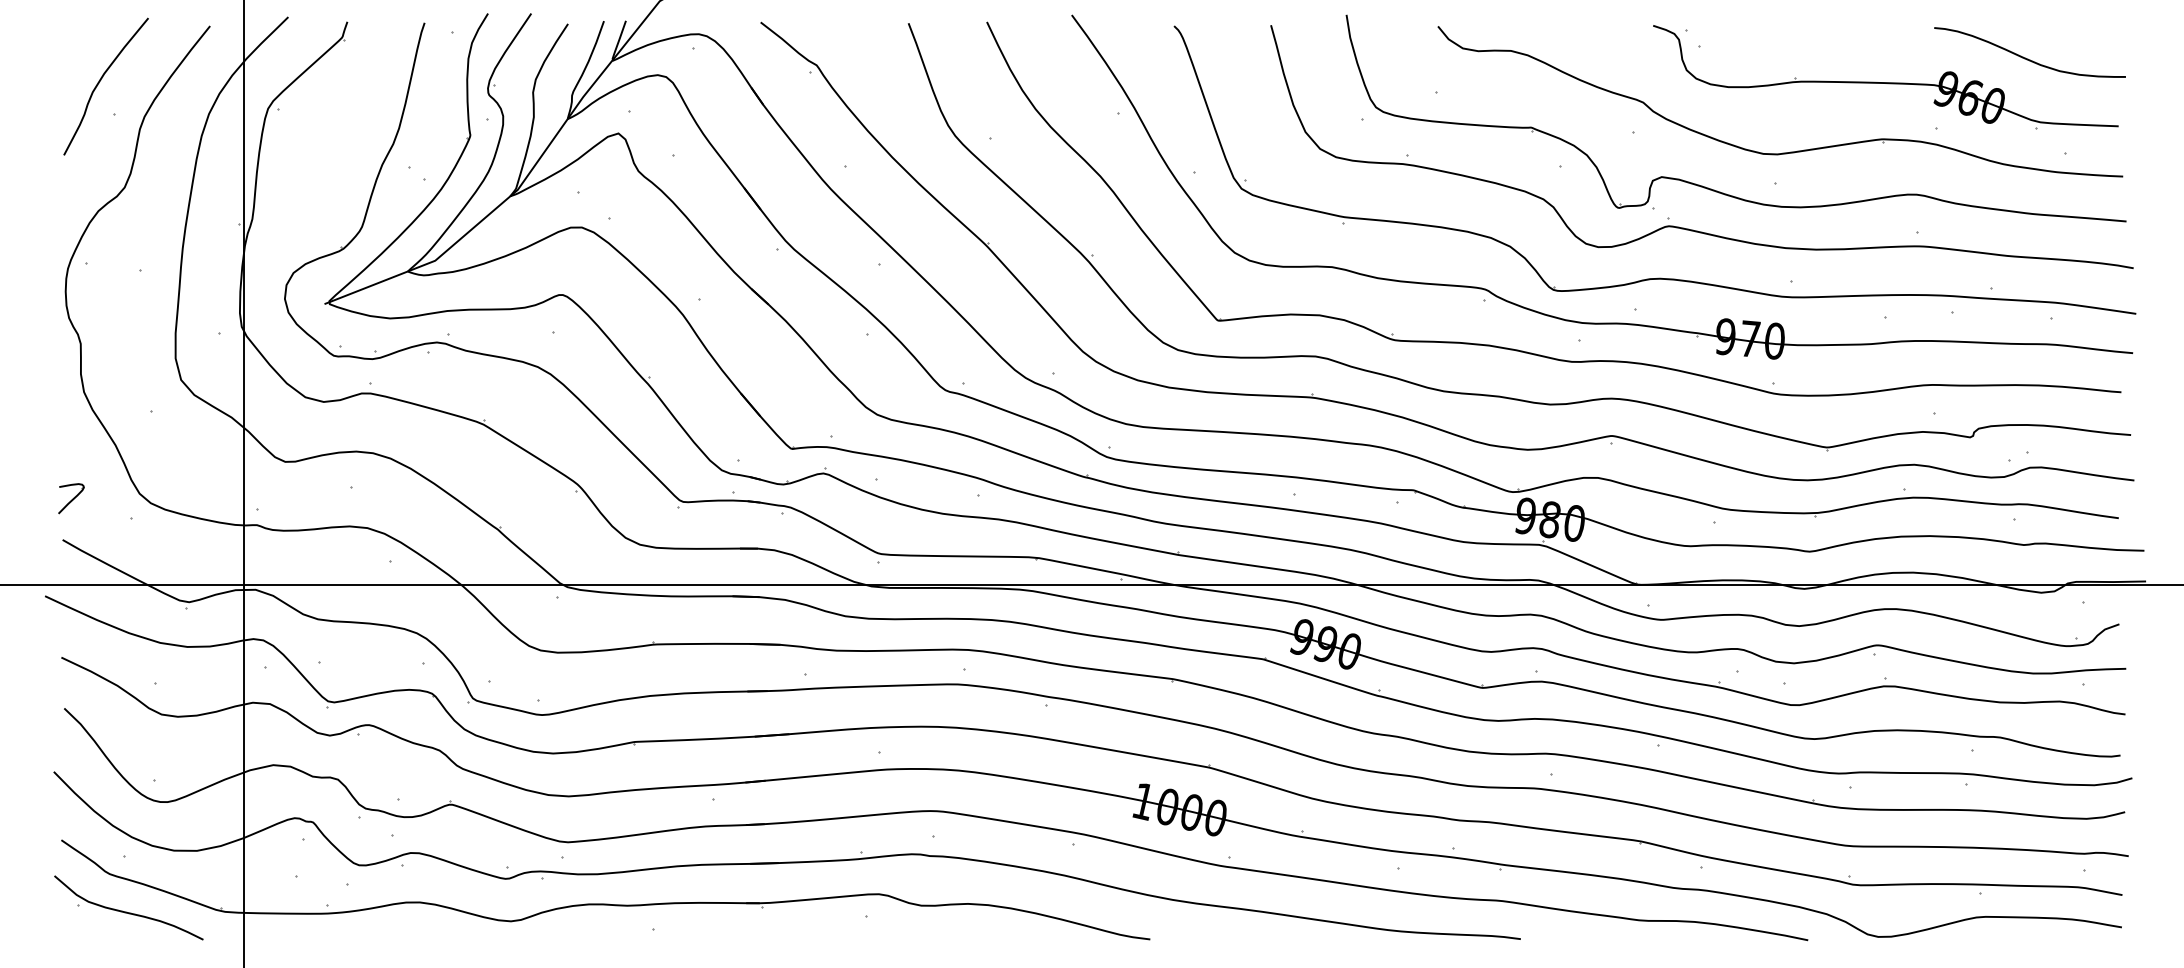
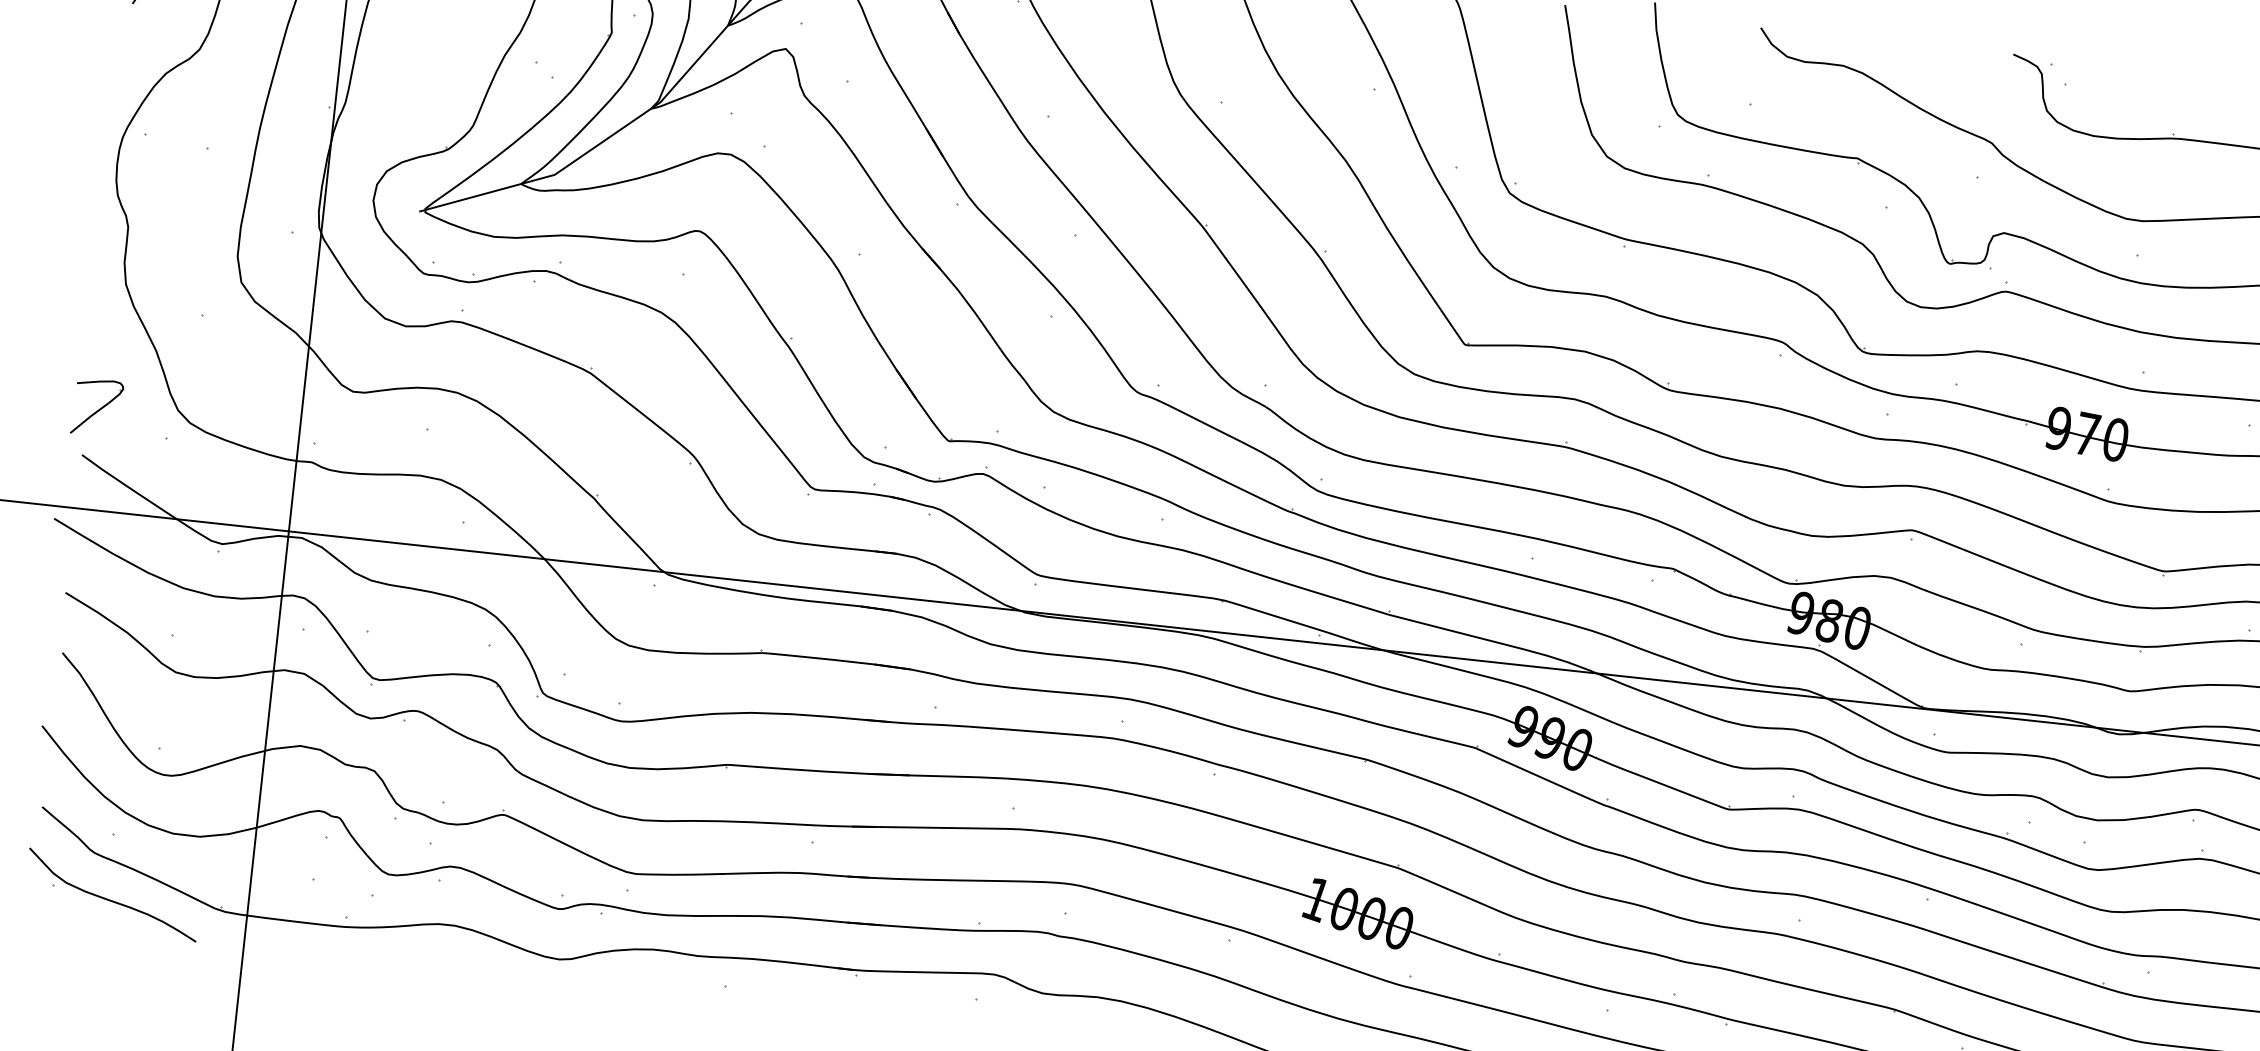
part: (71, 498) -> (97, 407), size x1.6

